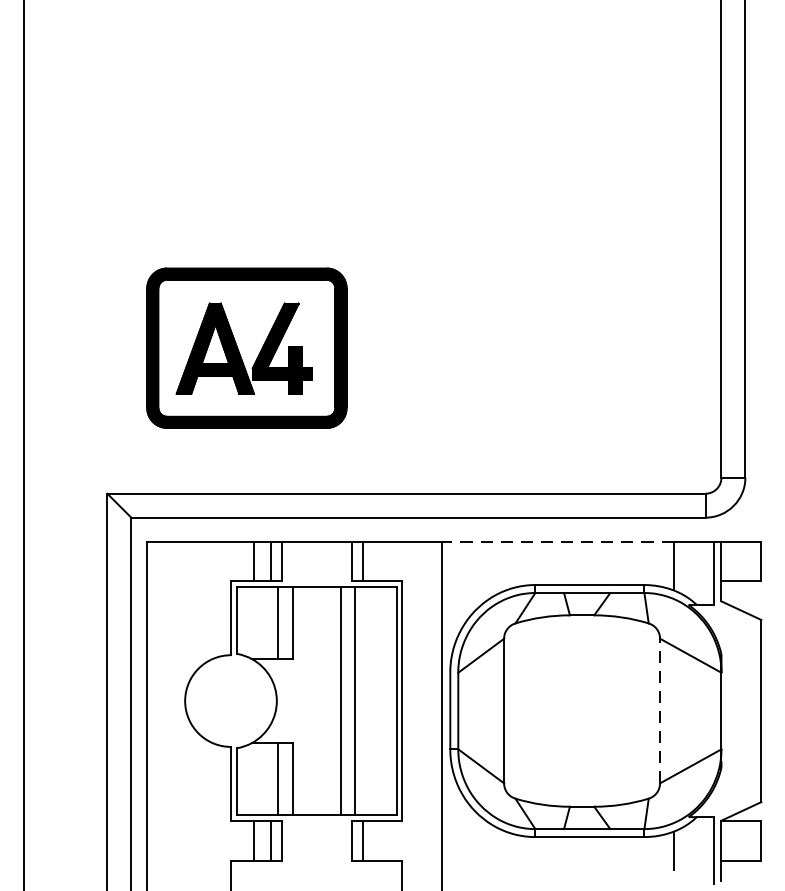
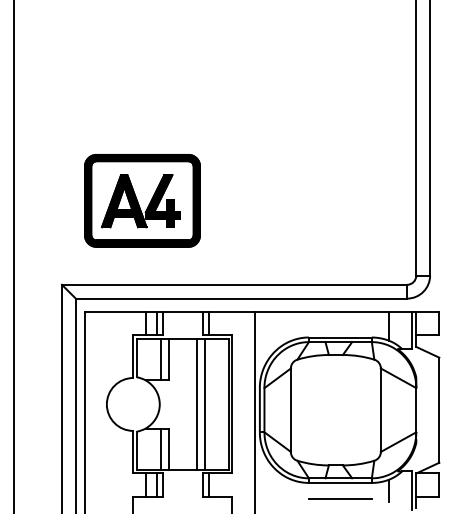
line: (557, 541) -> (321, 312), dashed -> solid
line: (659, 711) -> (380, 410), dashed -> solid
line: (590, 864) -> (340, 498), added

